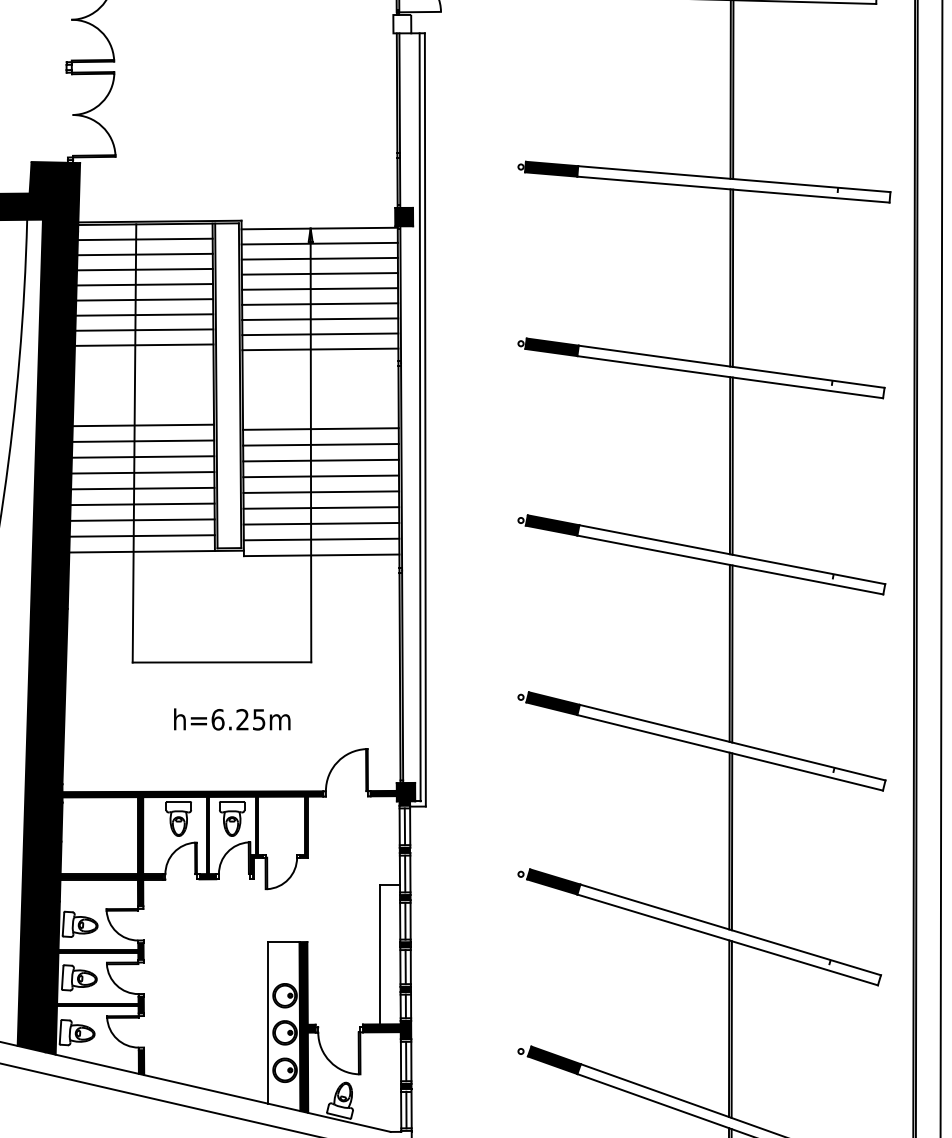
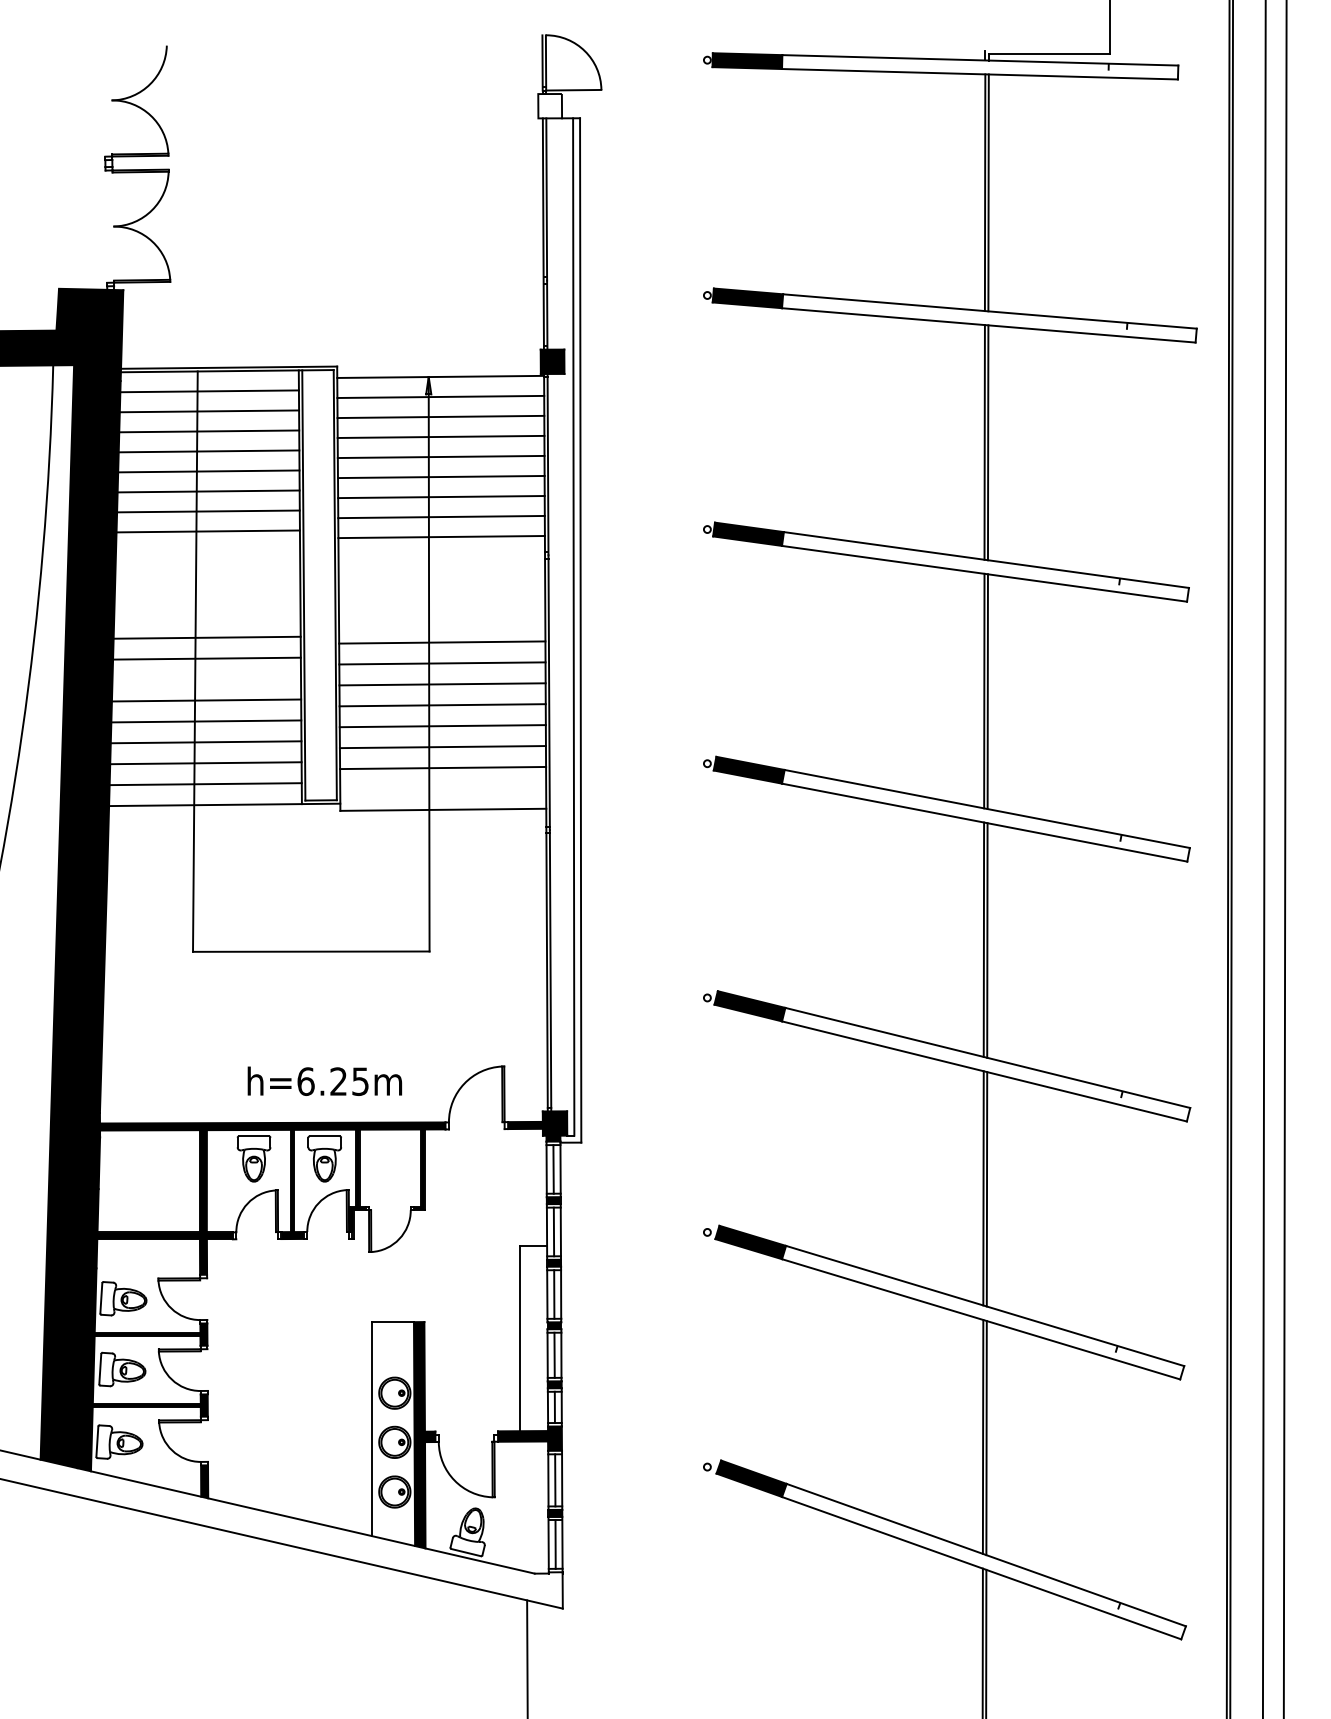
line: (142, 456) -> (206, 679), removed
line: (321, 539) -> (443, 788), removed
text: (231, 718) -> (324, 1080), moved

